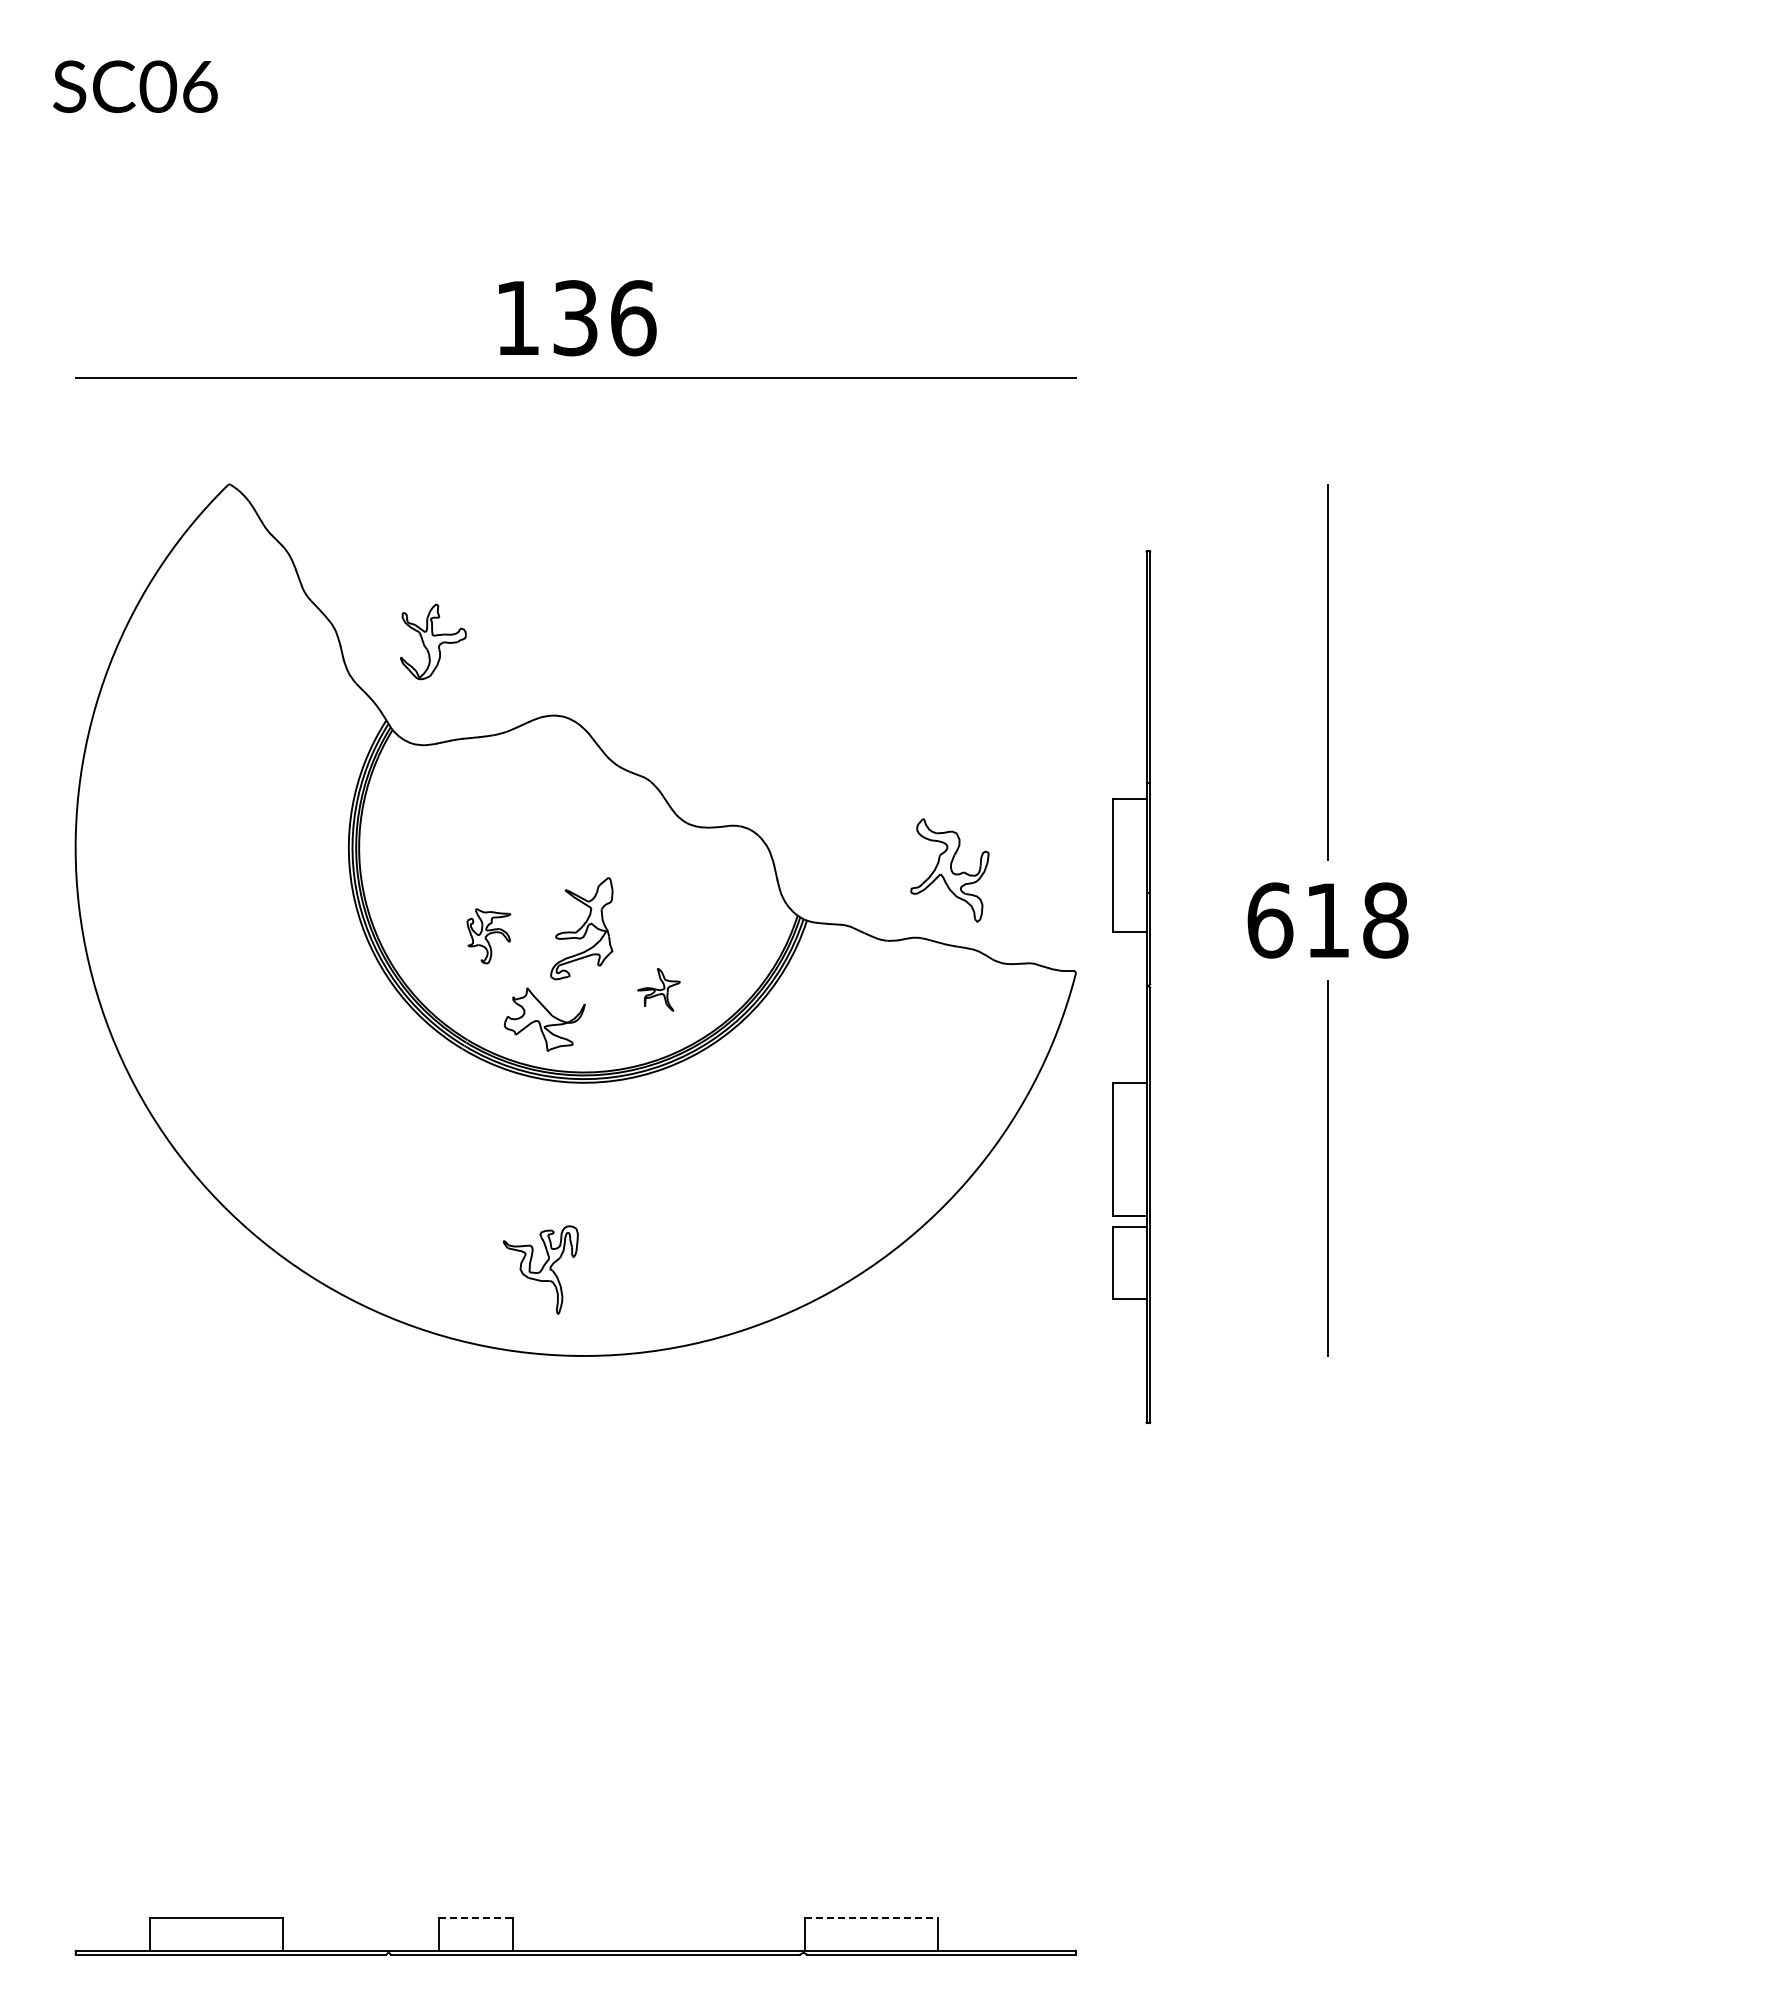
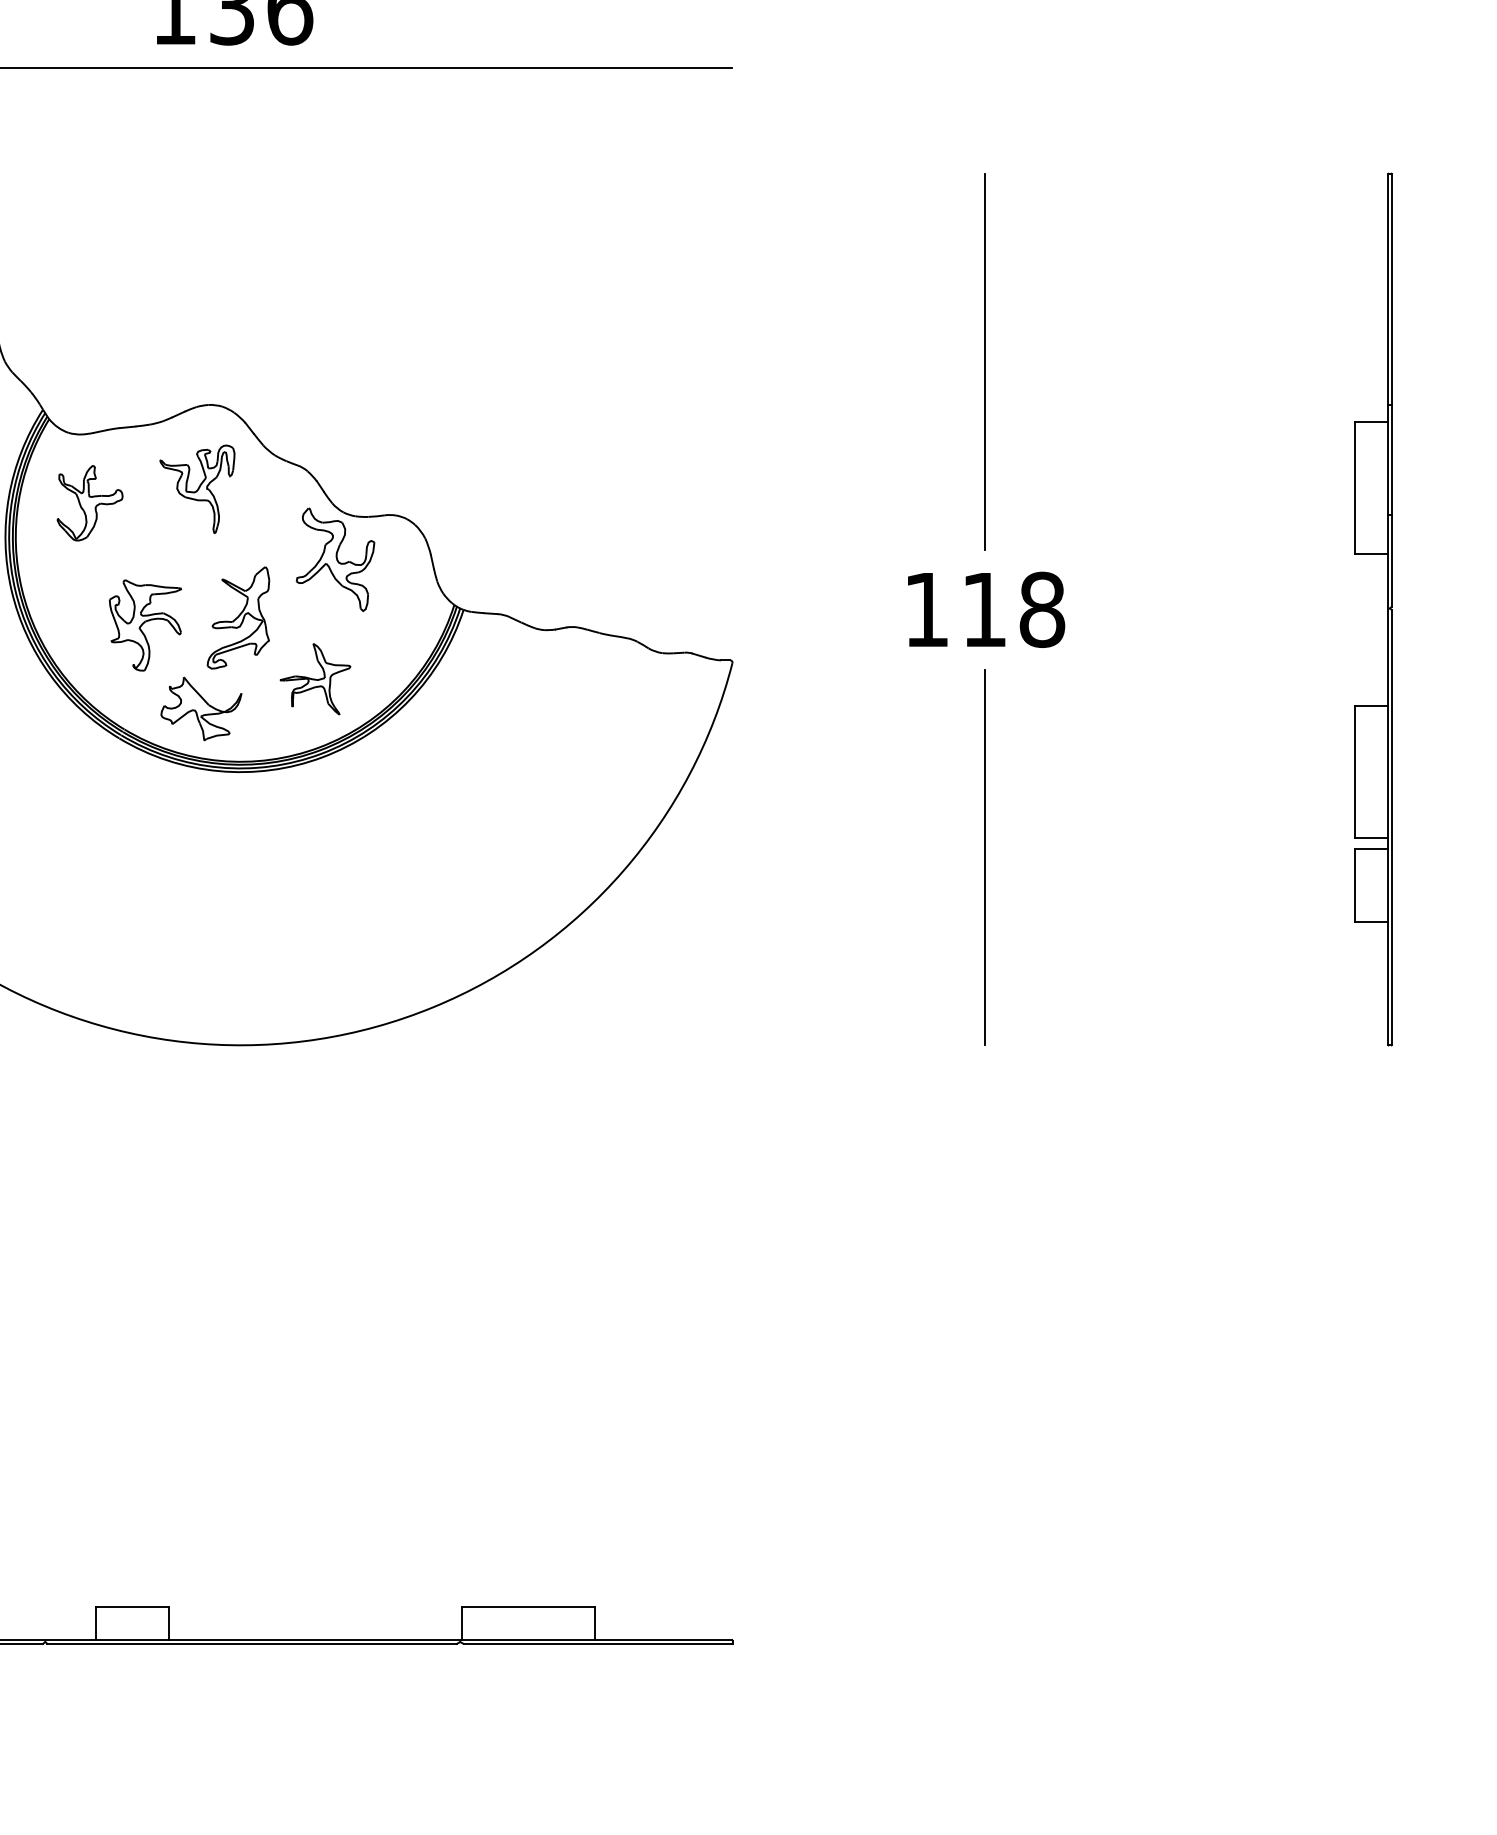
part: (433, 641) -> (90, 502), moved
part: (949, 870) -> (335, 559), moved
text: (1270, 920) -> (927, 609), 618 -> 118
part: (488, 936) -> (145, 625), size x1.67
part: (1146, 986) -> (1388, 608), moved
part: (658, 989) -> (315, 678), size x1.67
part: (540, 1269) -> (197, 488), moved
line: (475, 1917) -> (132, 1606), dashed -> solid
line: (872, 1917) -> (529, 1606), dashed -> solid

